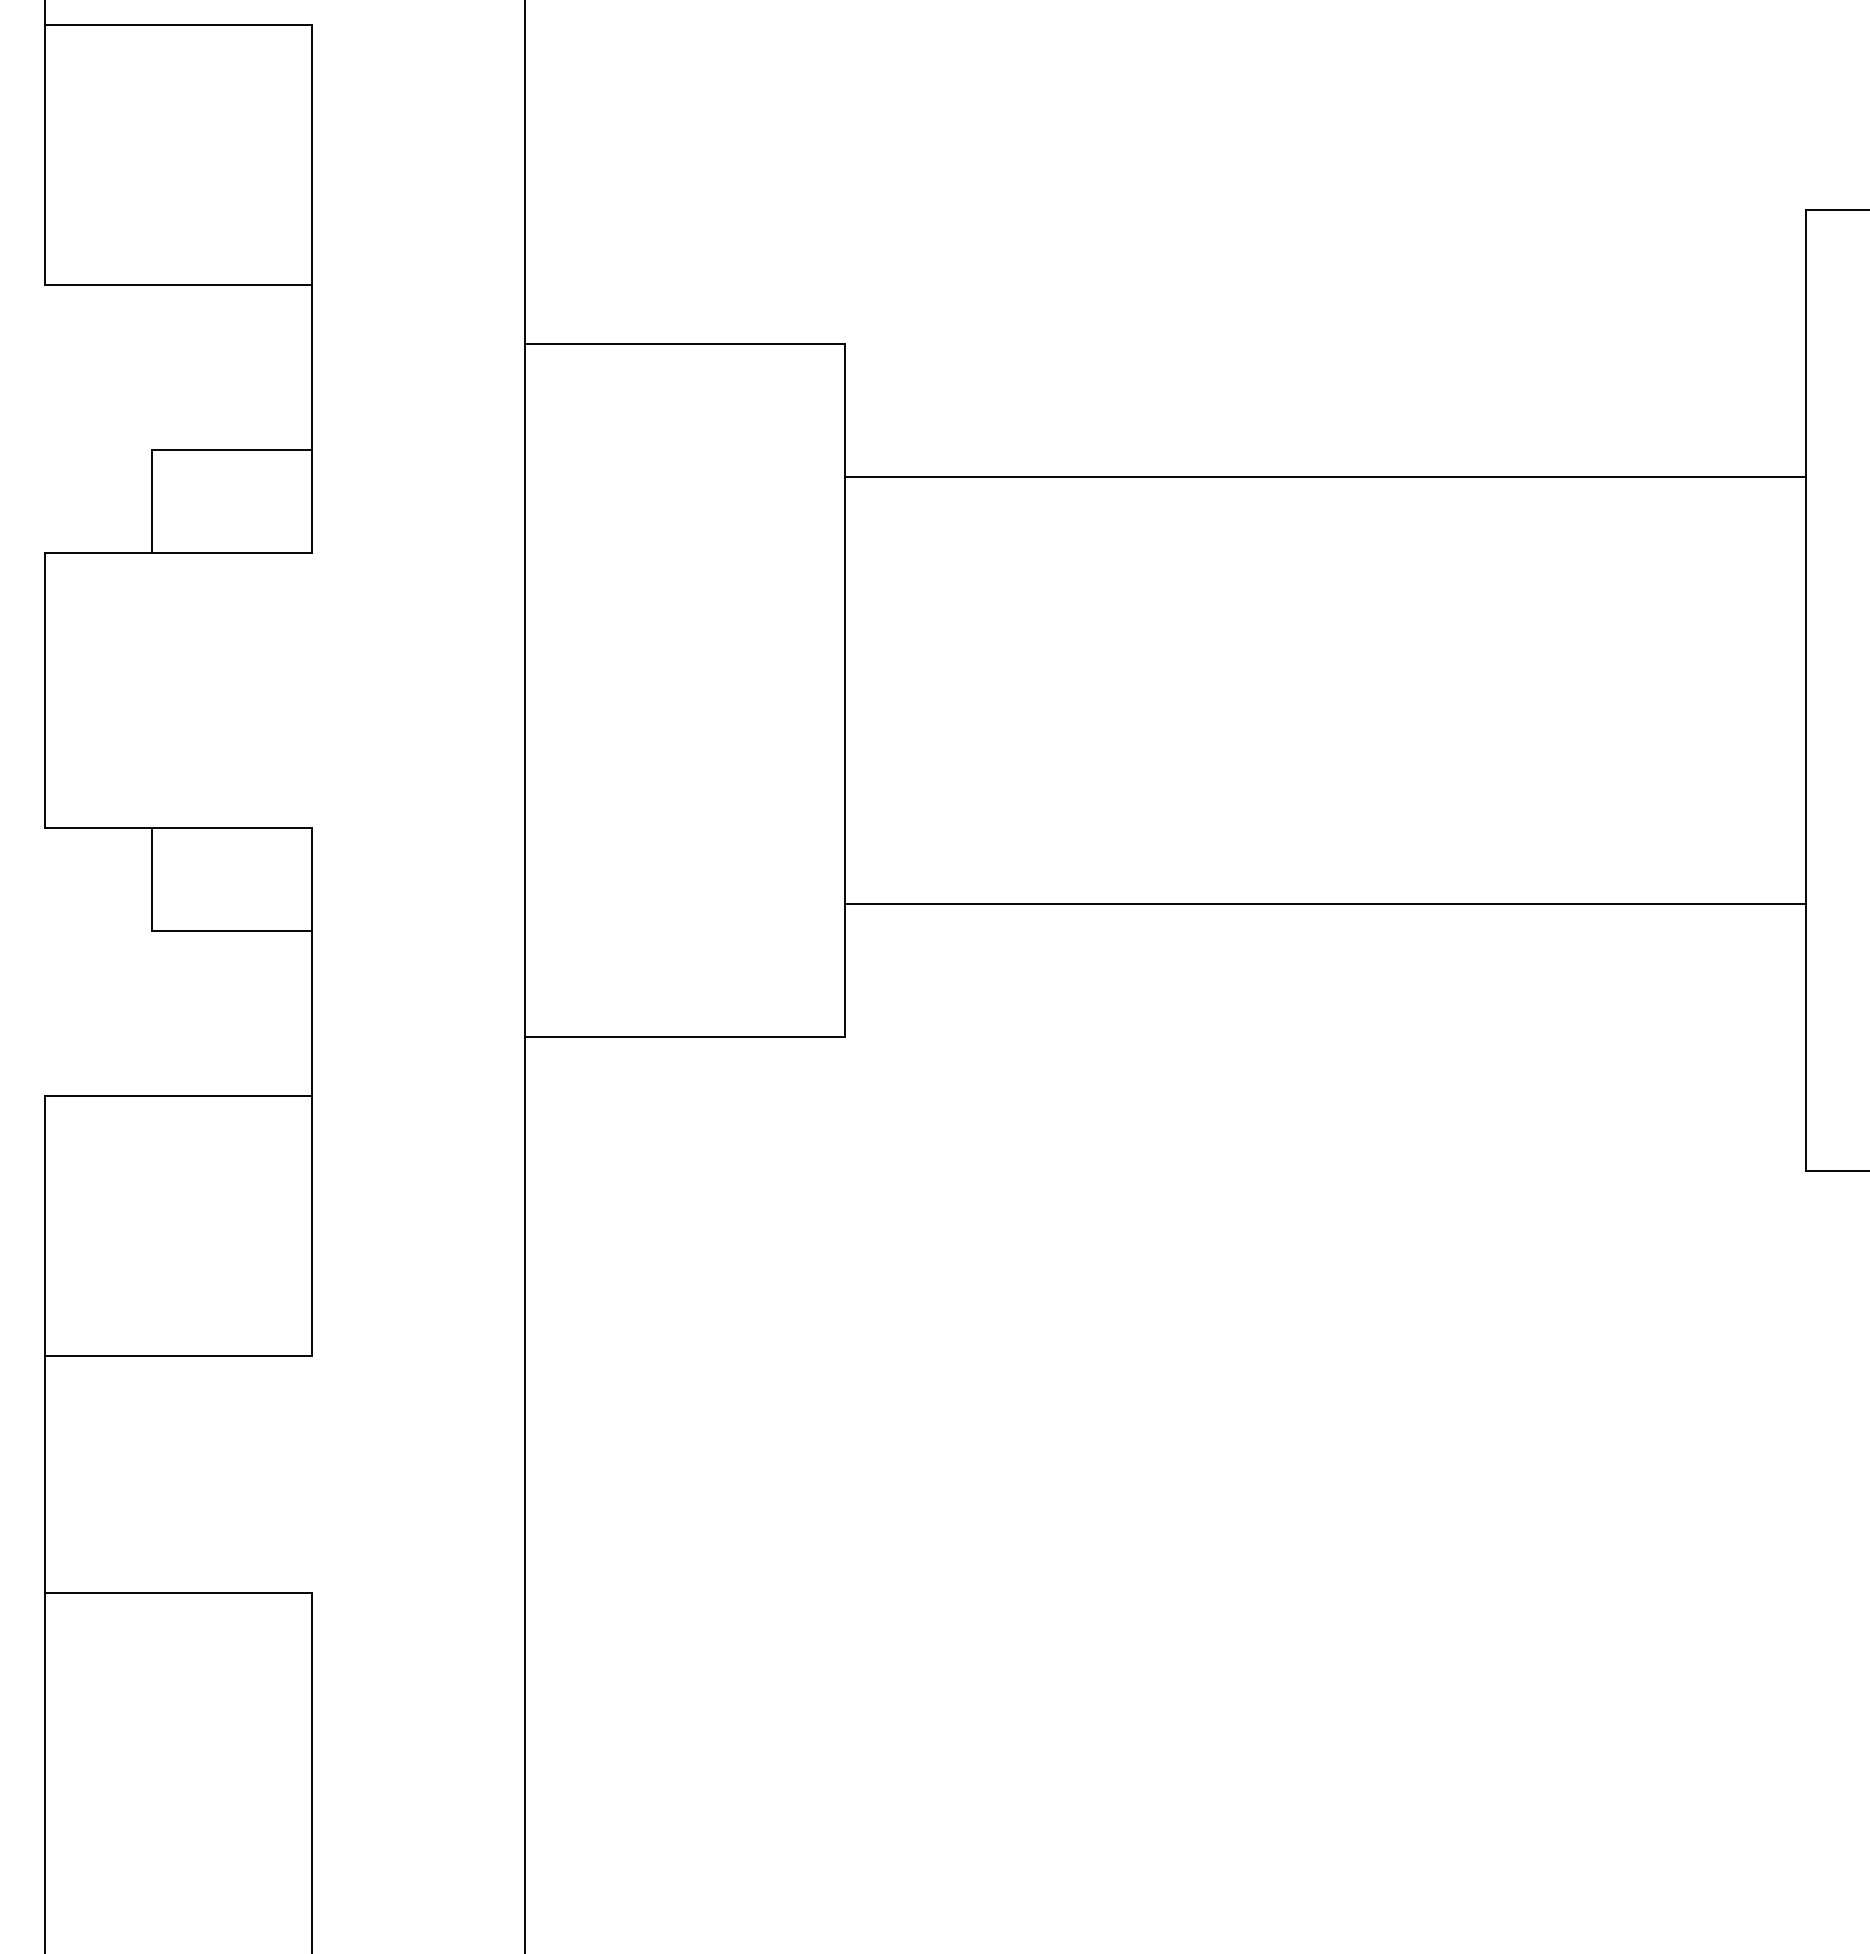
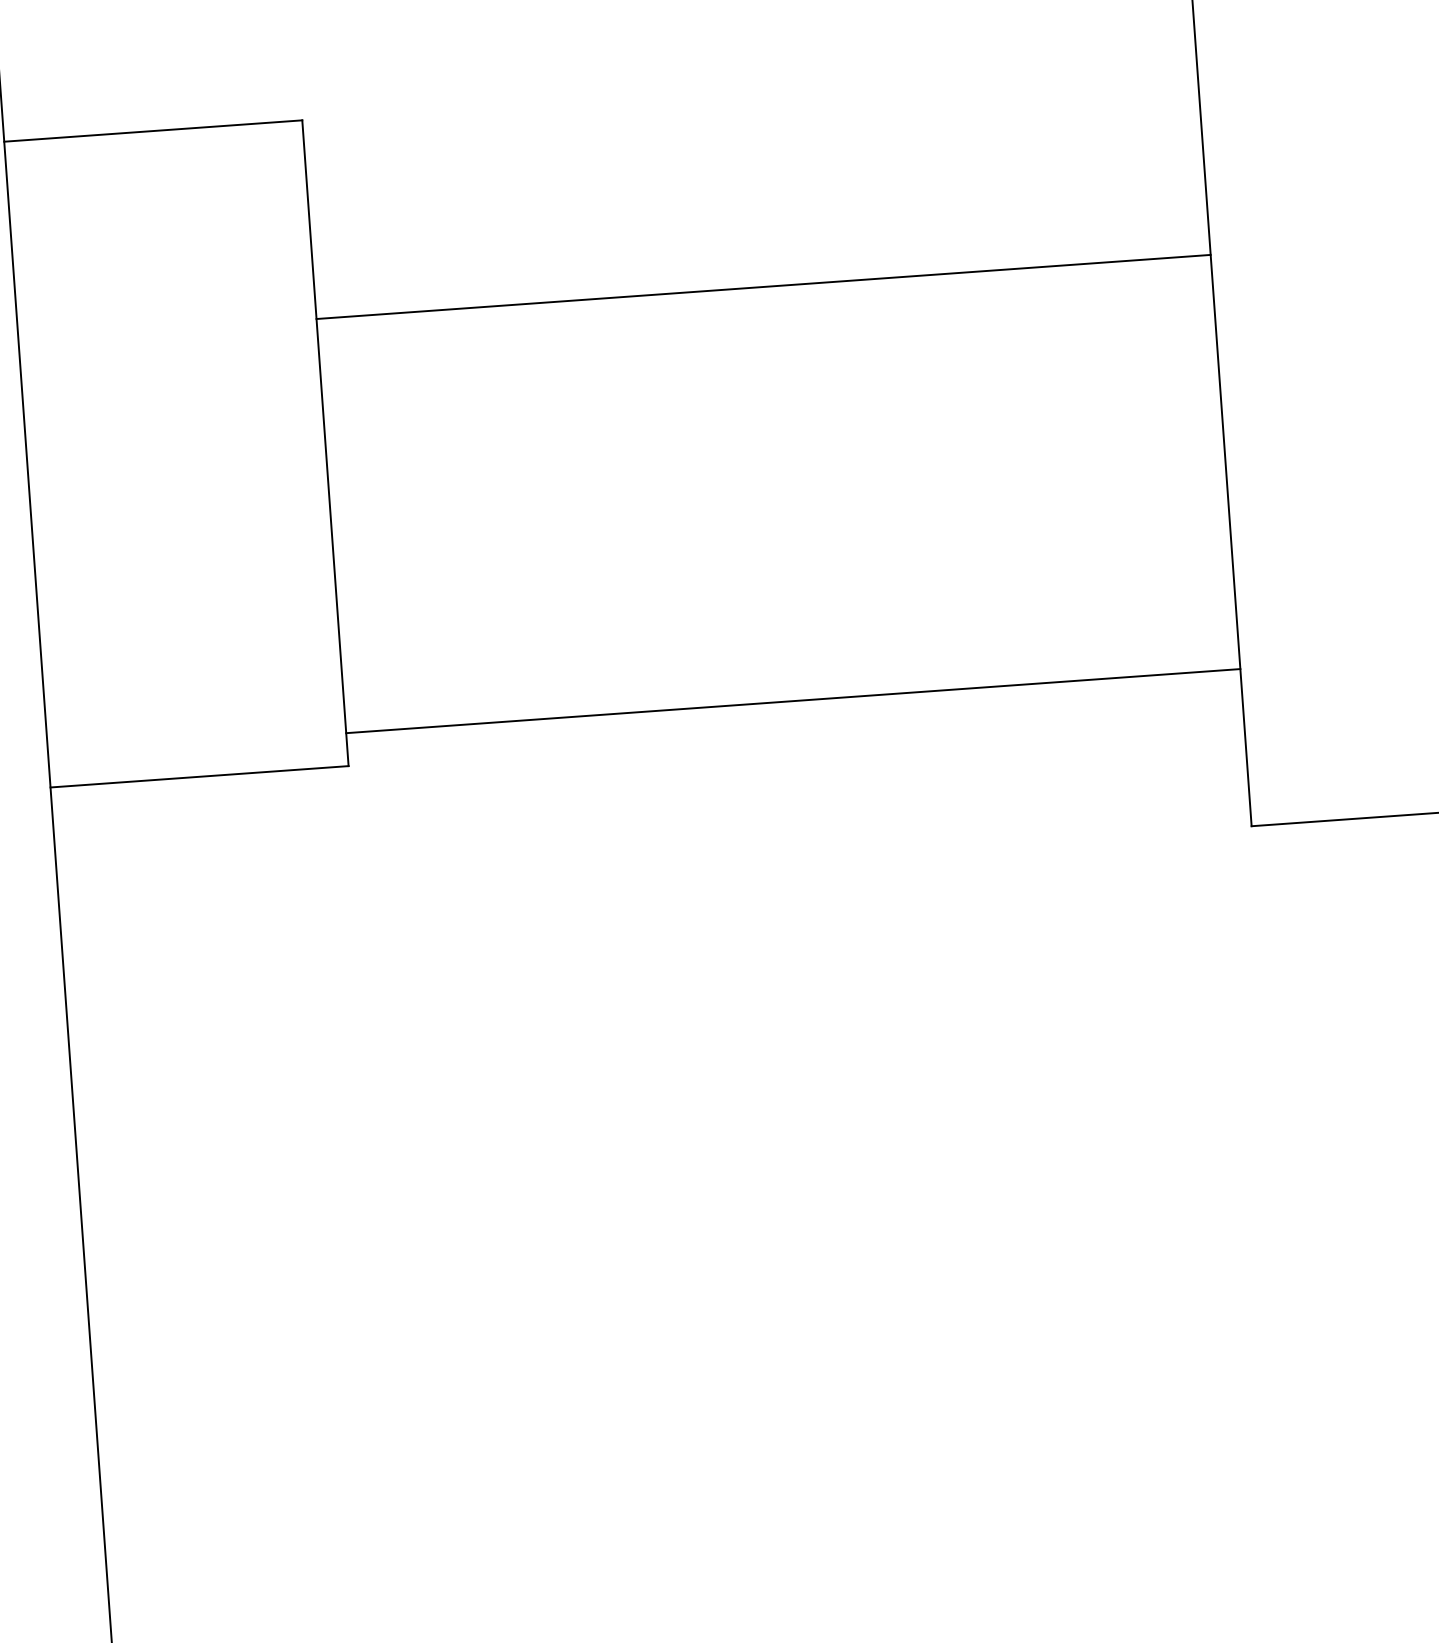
line: (1325, 477) -> (763, 287), moved
line: (1325, 903) -> (793, 700), moved

